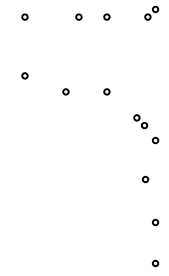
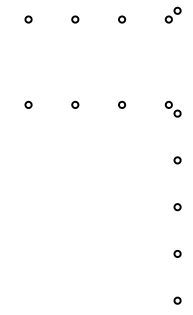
circle: (78, 16) -> (74, 18), moved
circle: (24, 75) -> (28, 104), moved
part: (140, 121) -> (172, 109), moved
circle: (145, 179) -> (177, 207), moved

